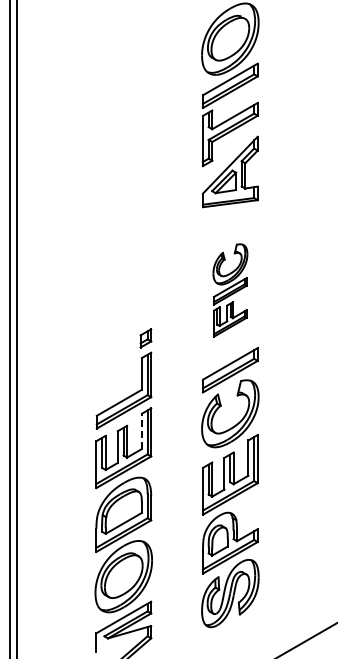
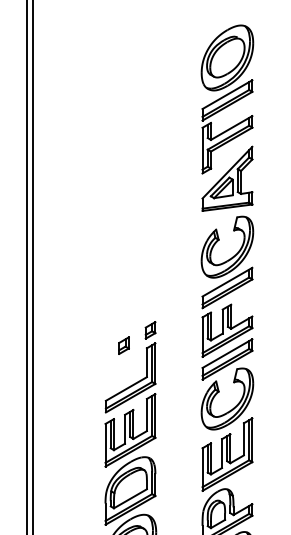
part: (230, 290) -> (227, 286), size x1.67
part: (116, 355) -> (123, 345), added
line: (141, 431) -> (146, 415), dashed -> solid

